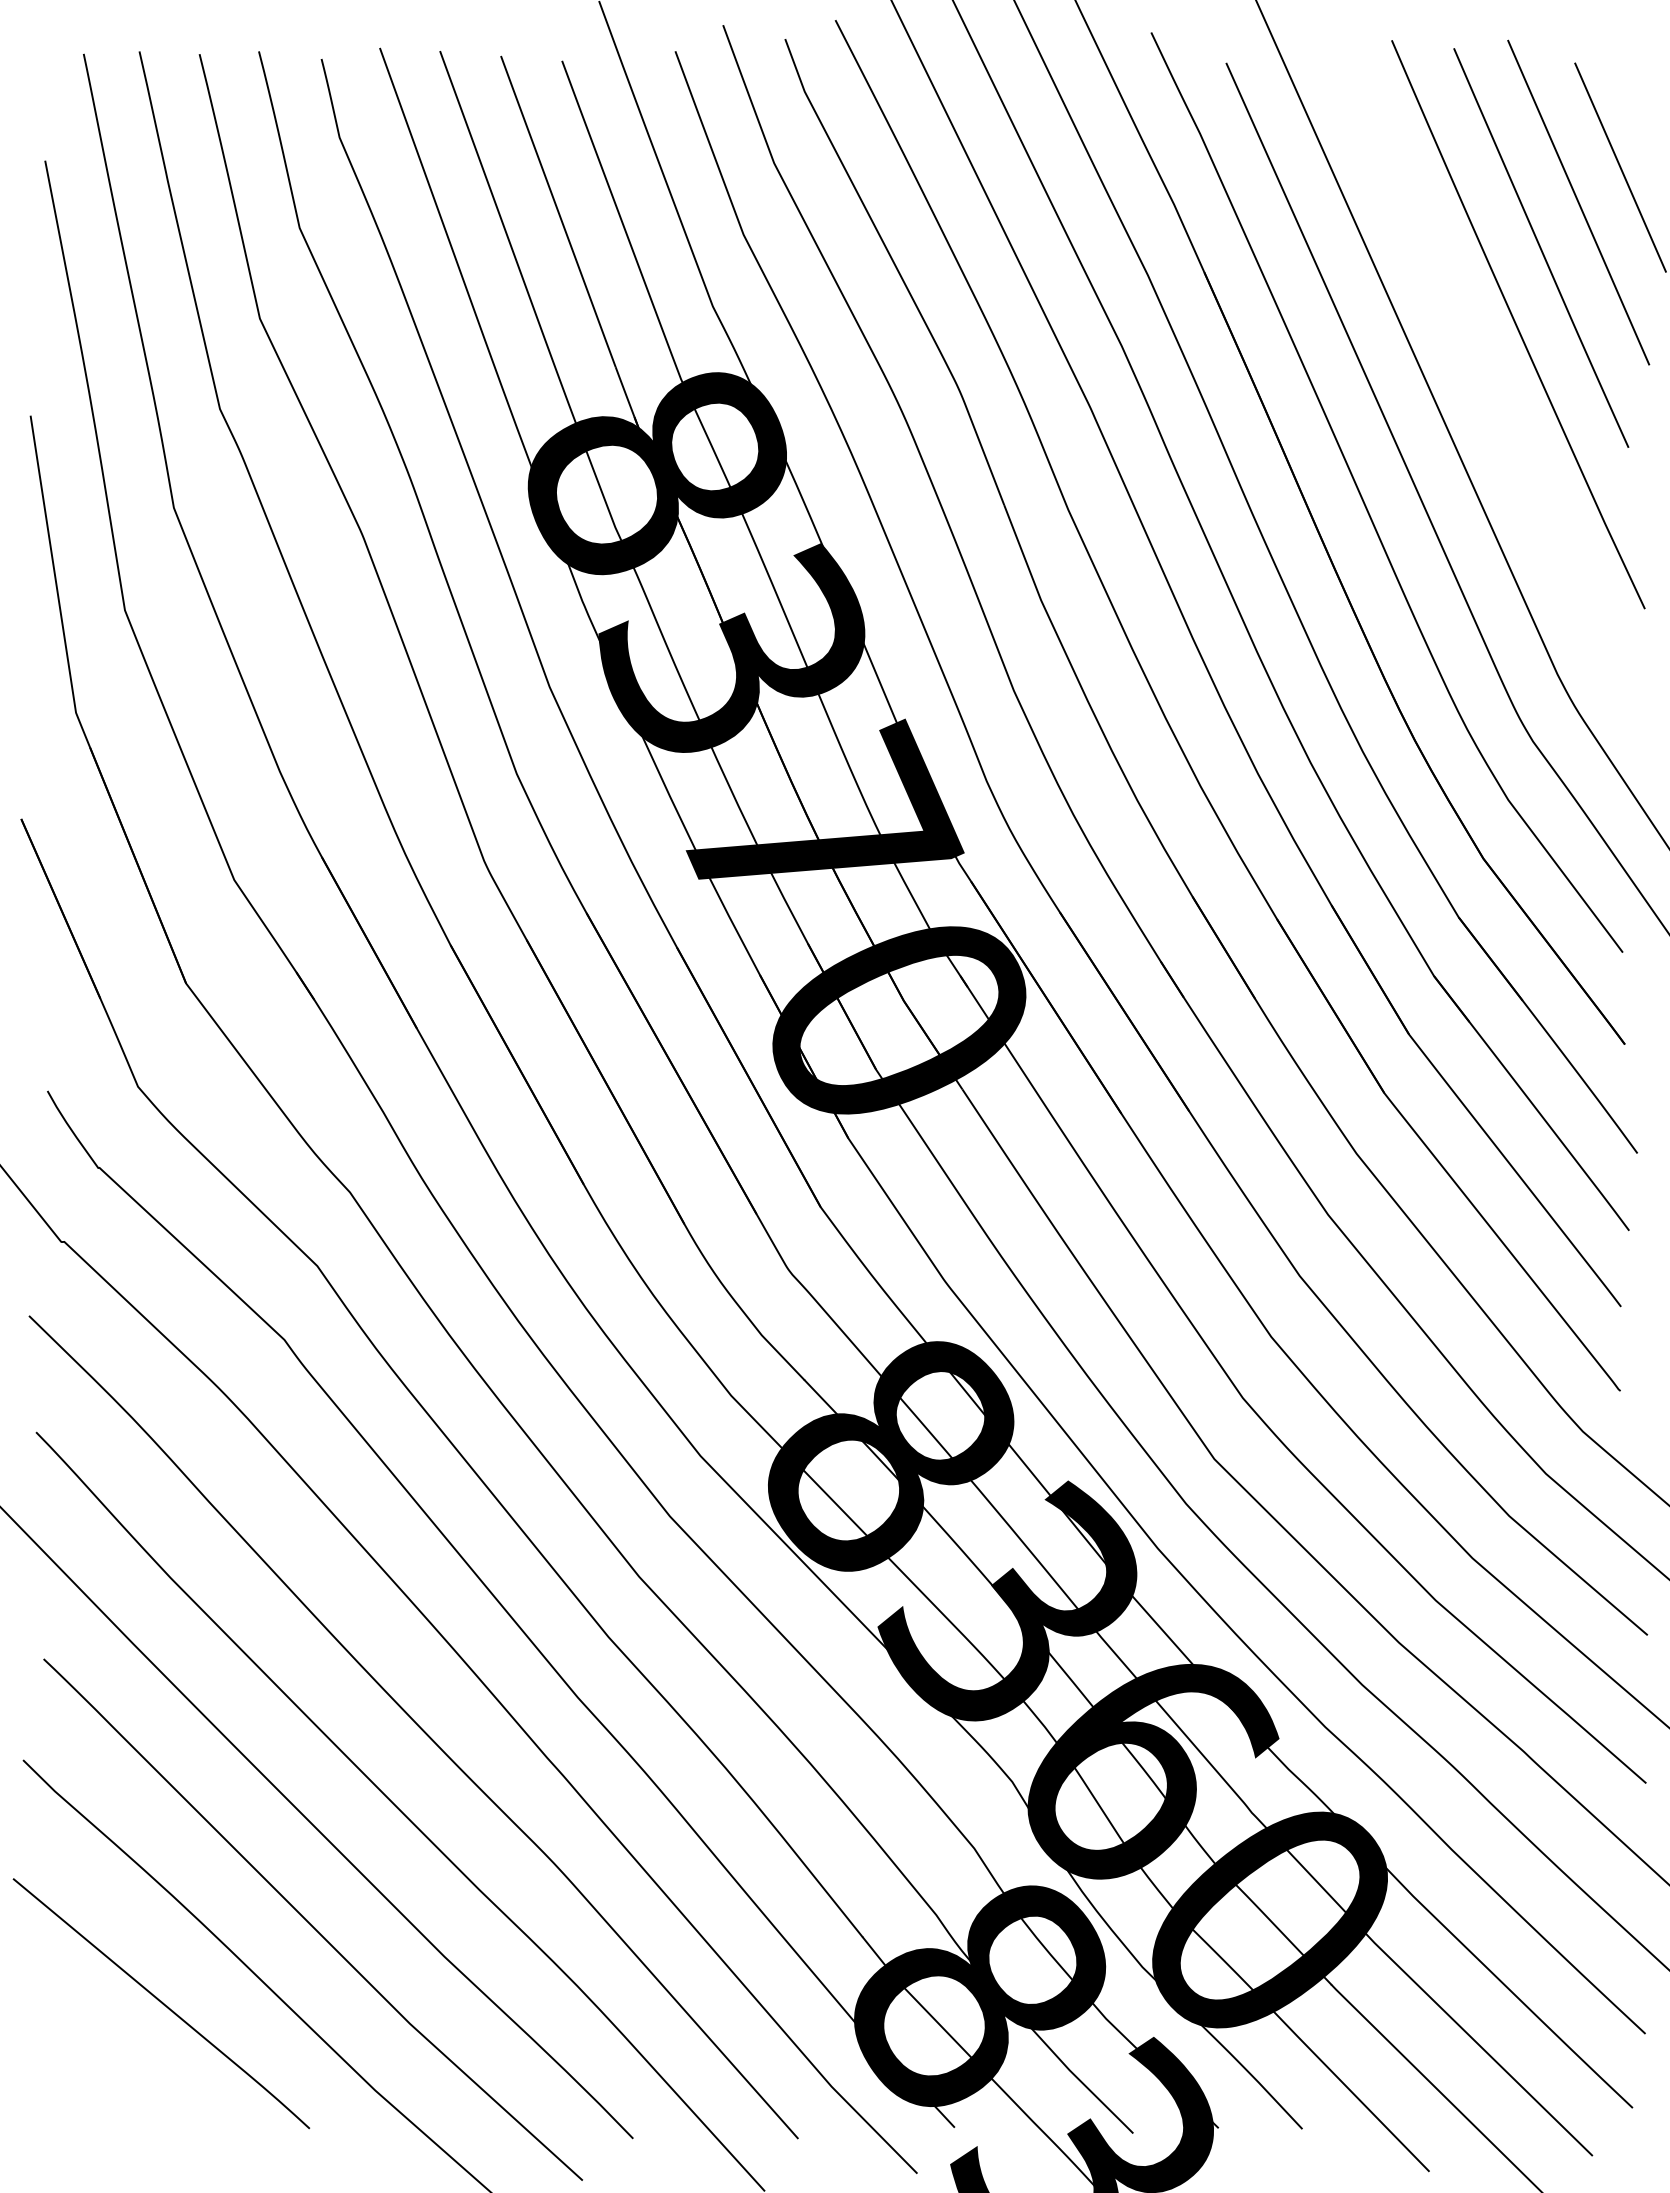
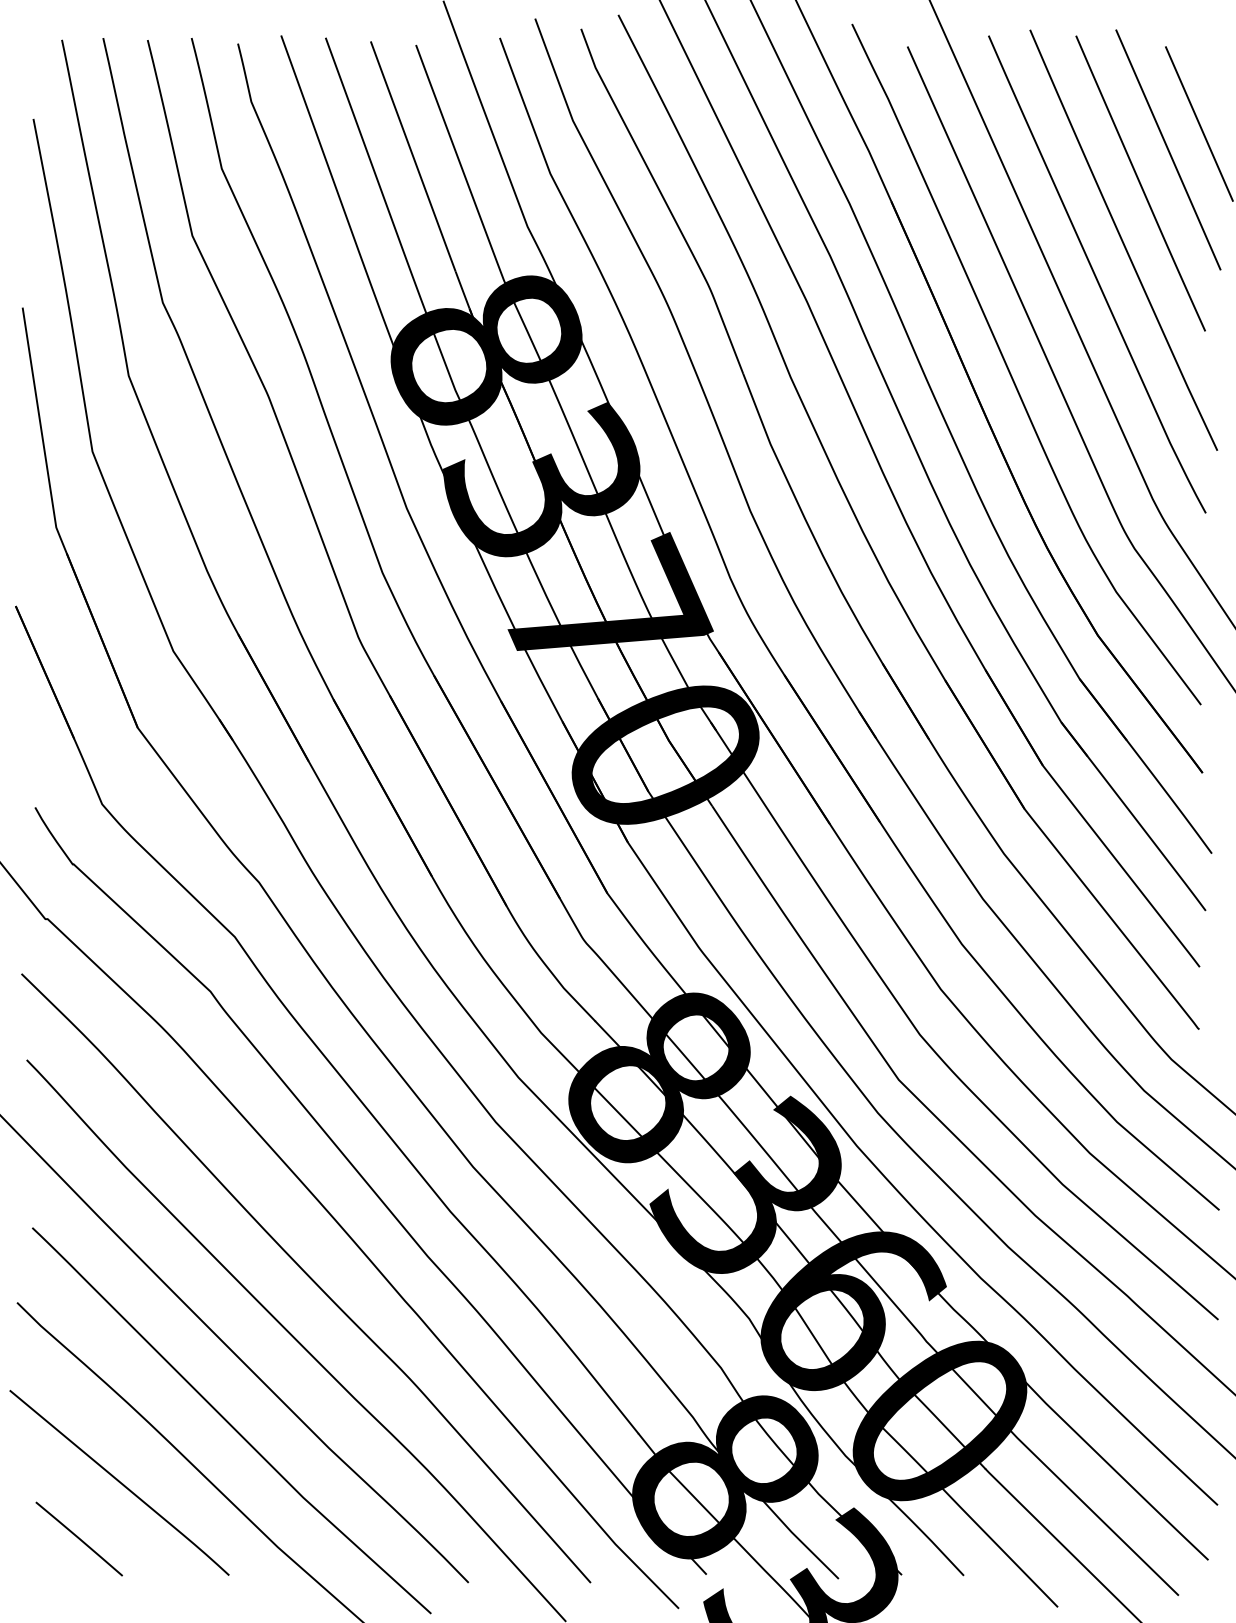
curve: (1480, 371) -> (1095, 274), added
line: (107, 2079) -> (79, 1539), added

